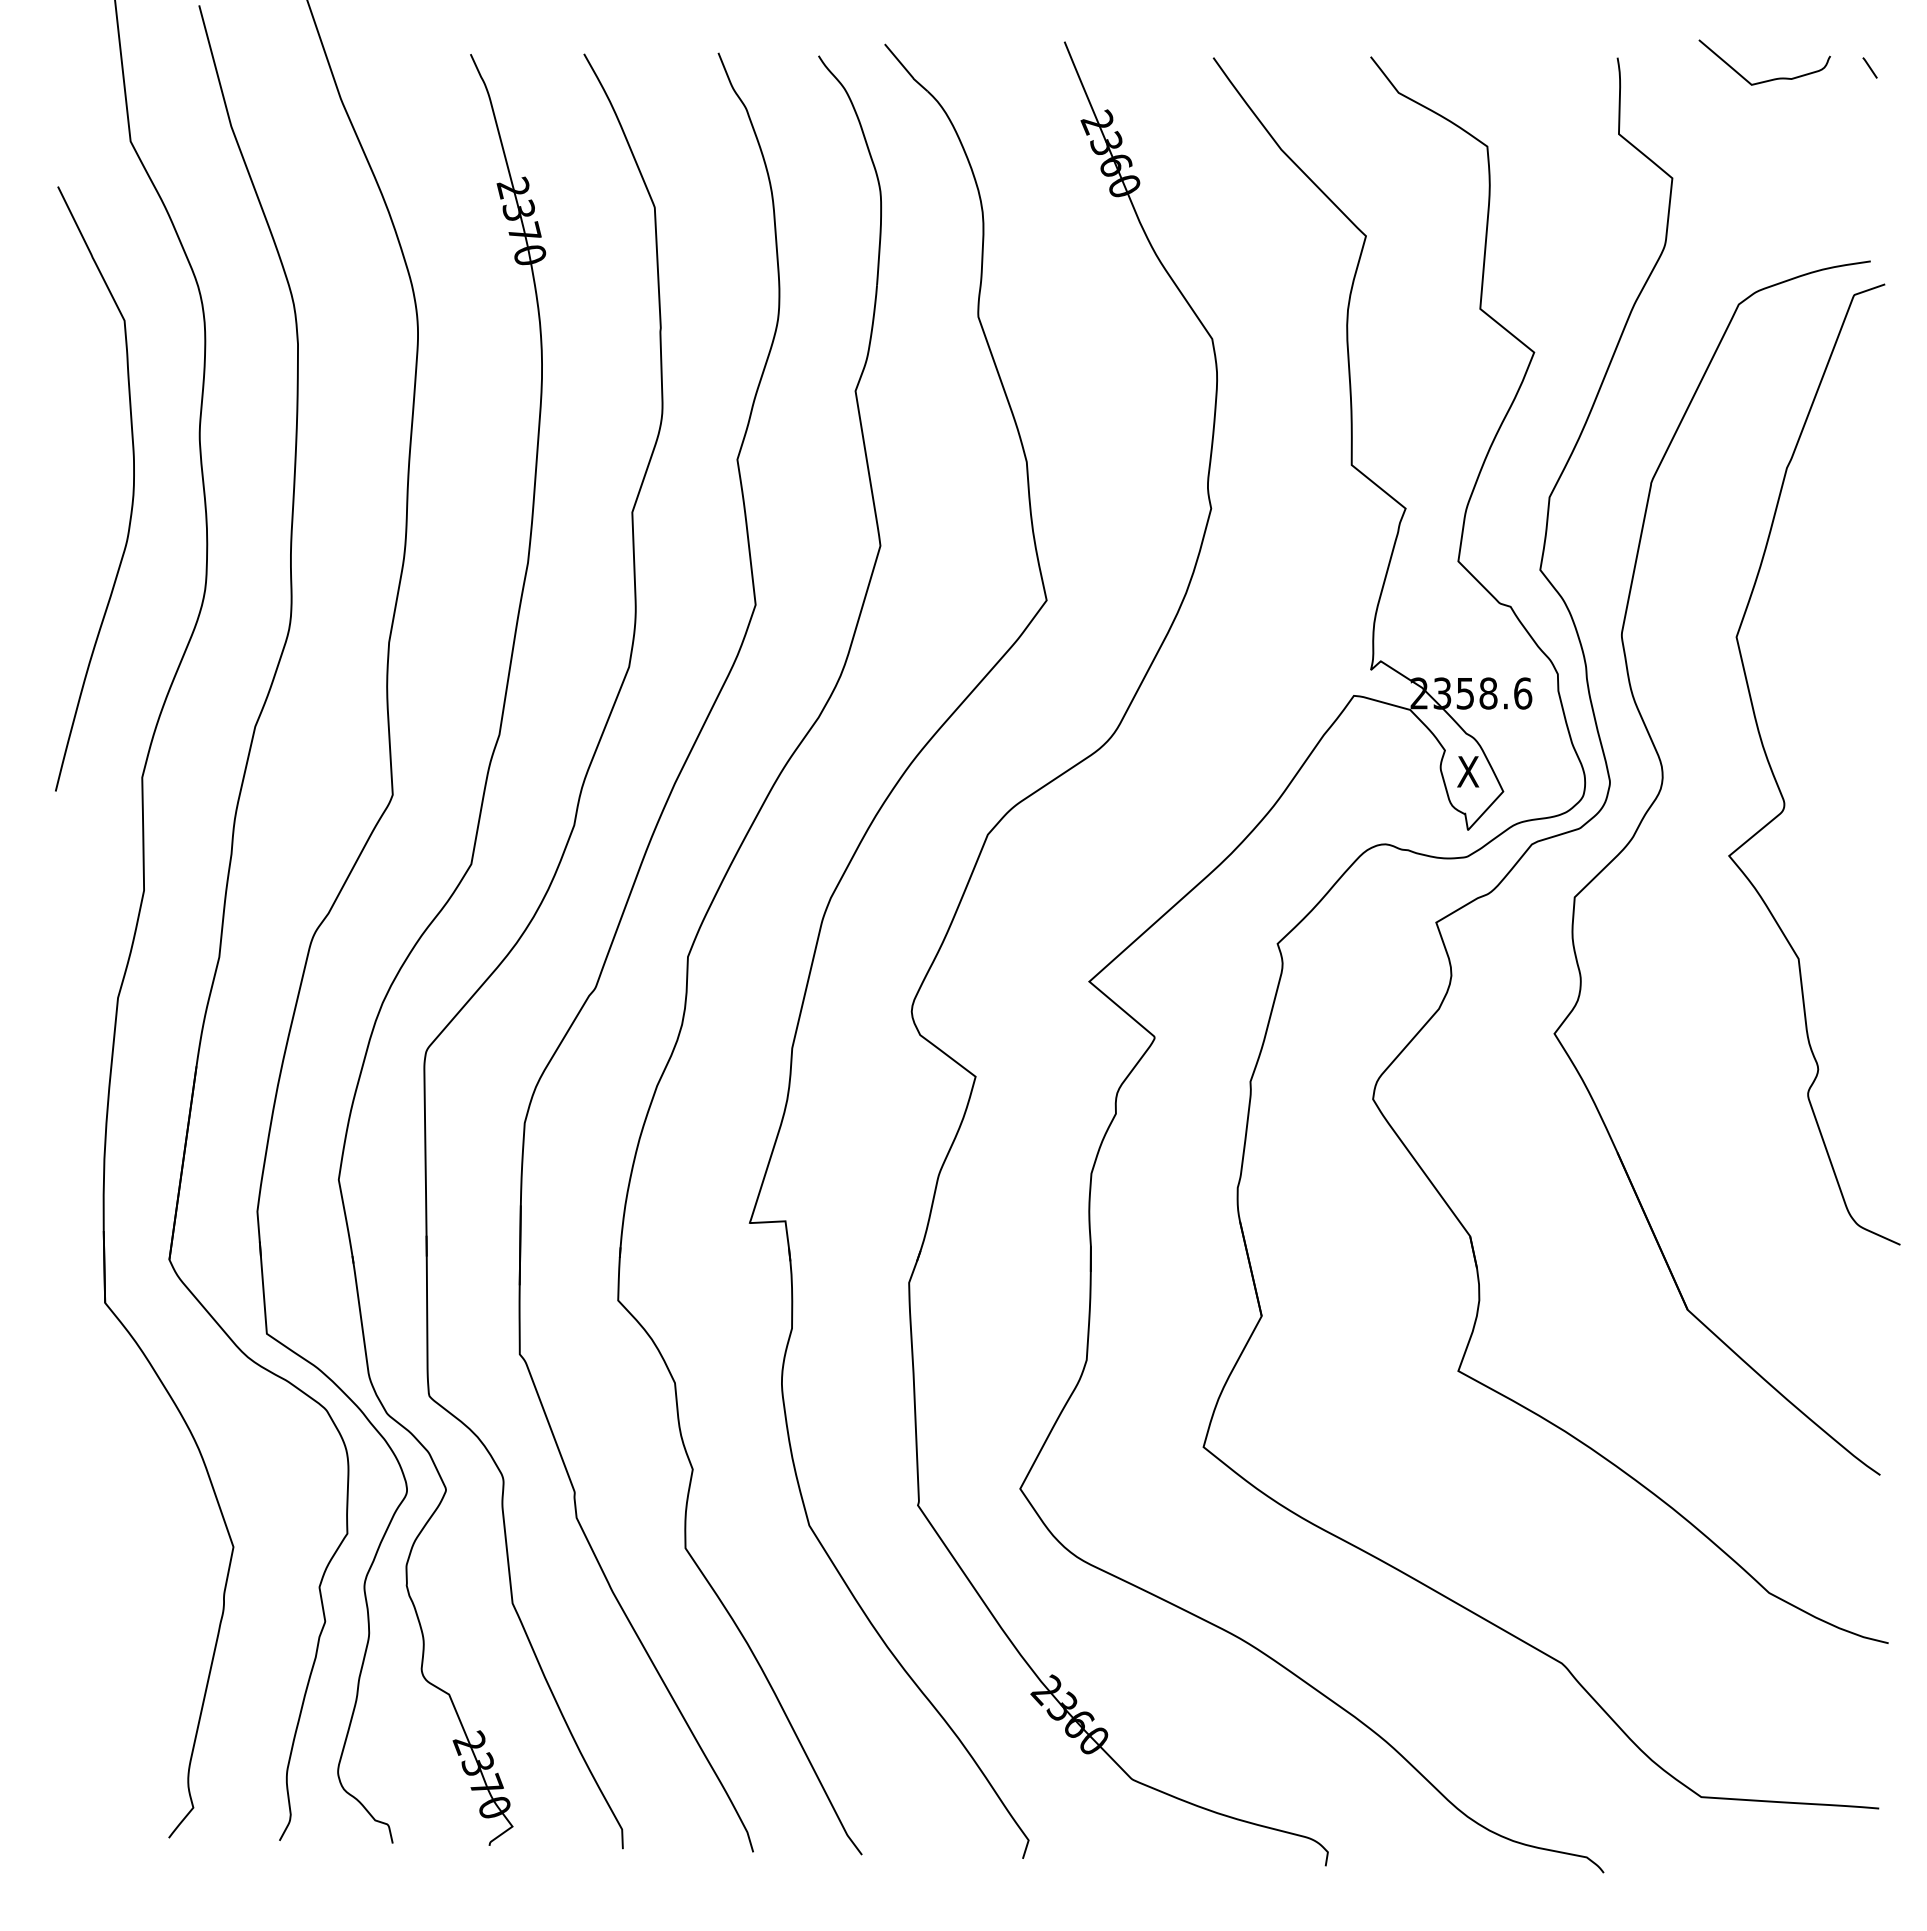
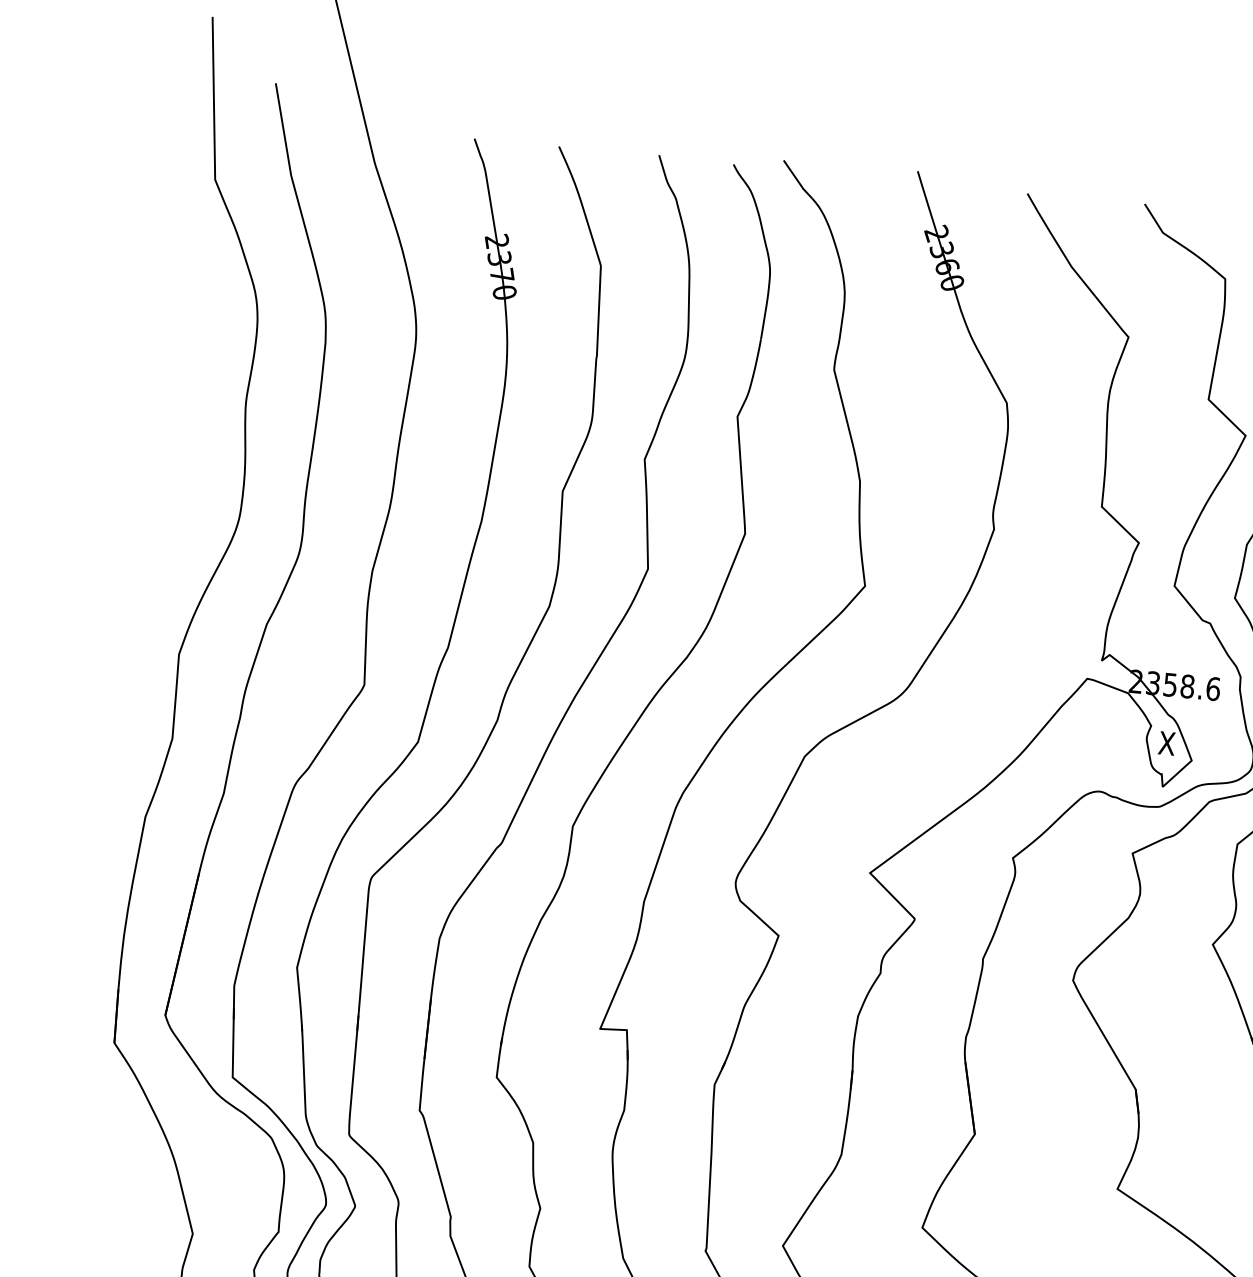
curve: (132, 488) -> (192, 438), removed

